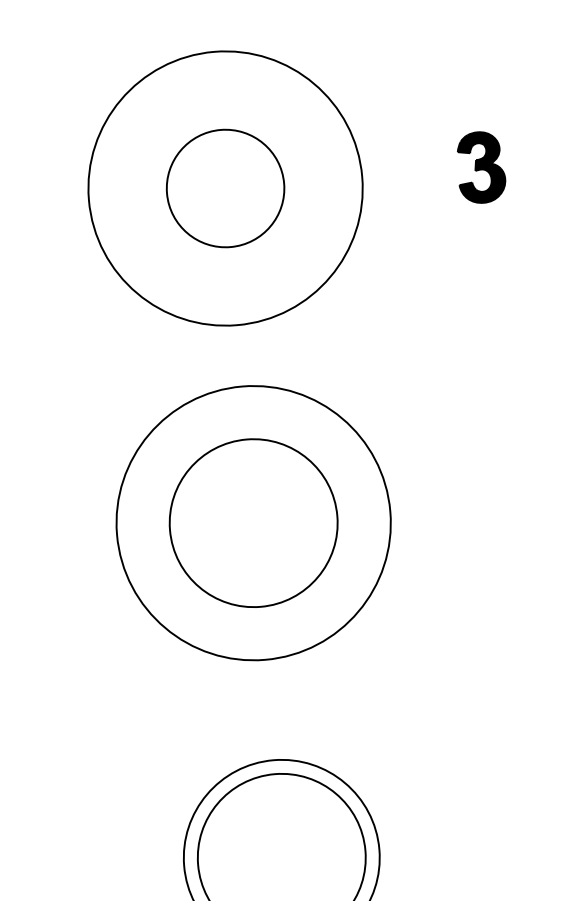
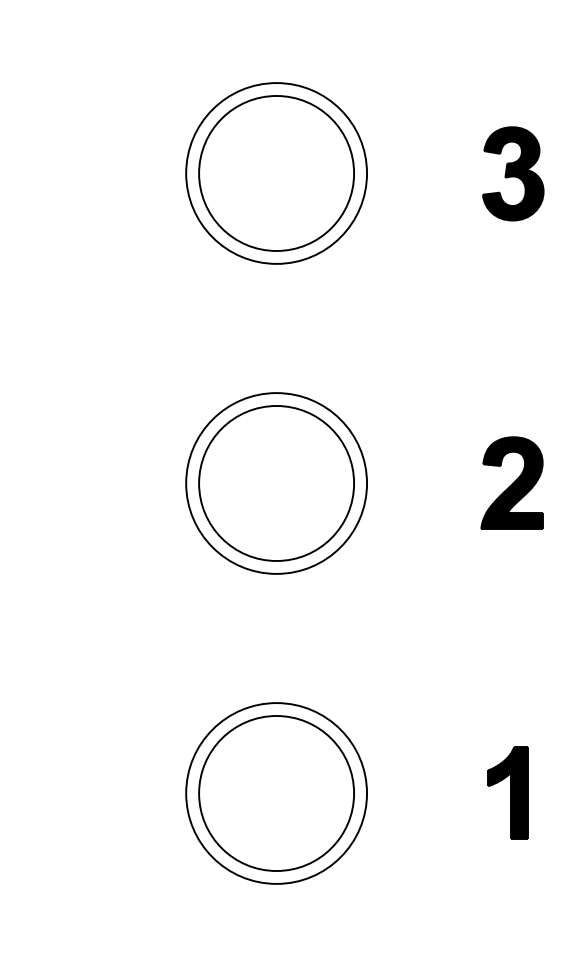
part: (481, 167) -> (513, 173), size x1.43
circle: (225, 187) -> (276, 172), size x1.43
circle: (225, 188) -> (276, 173), size x0.71
part: (507, 500) -> (511, 482), added
circle: (253, 523) -> (276, 483), size x0.71
part: (530, 835) -> (507, 792), added

